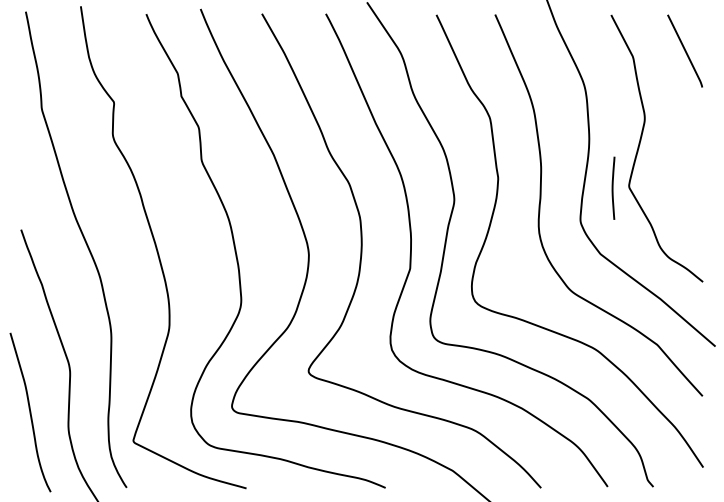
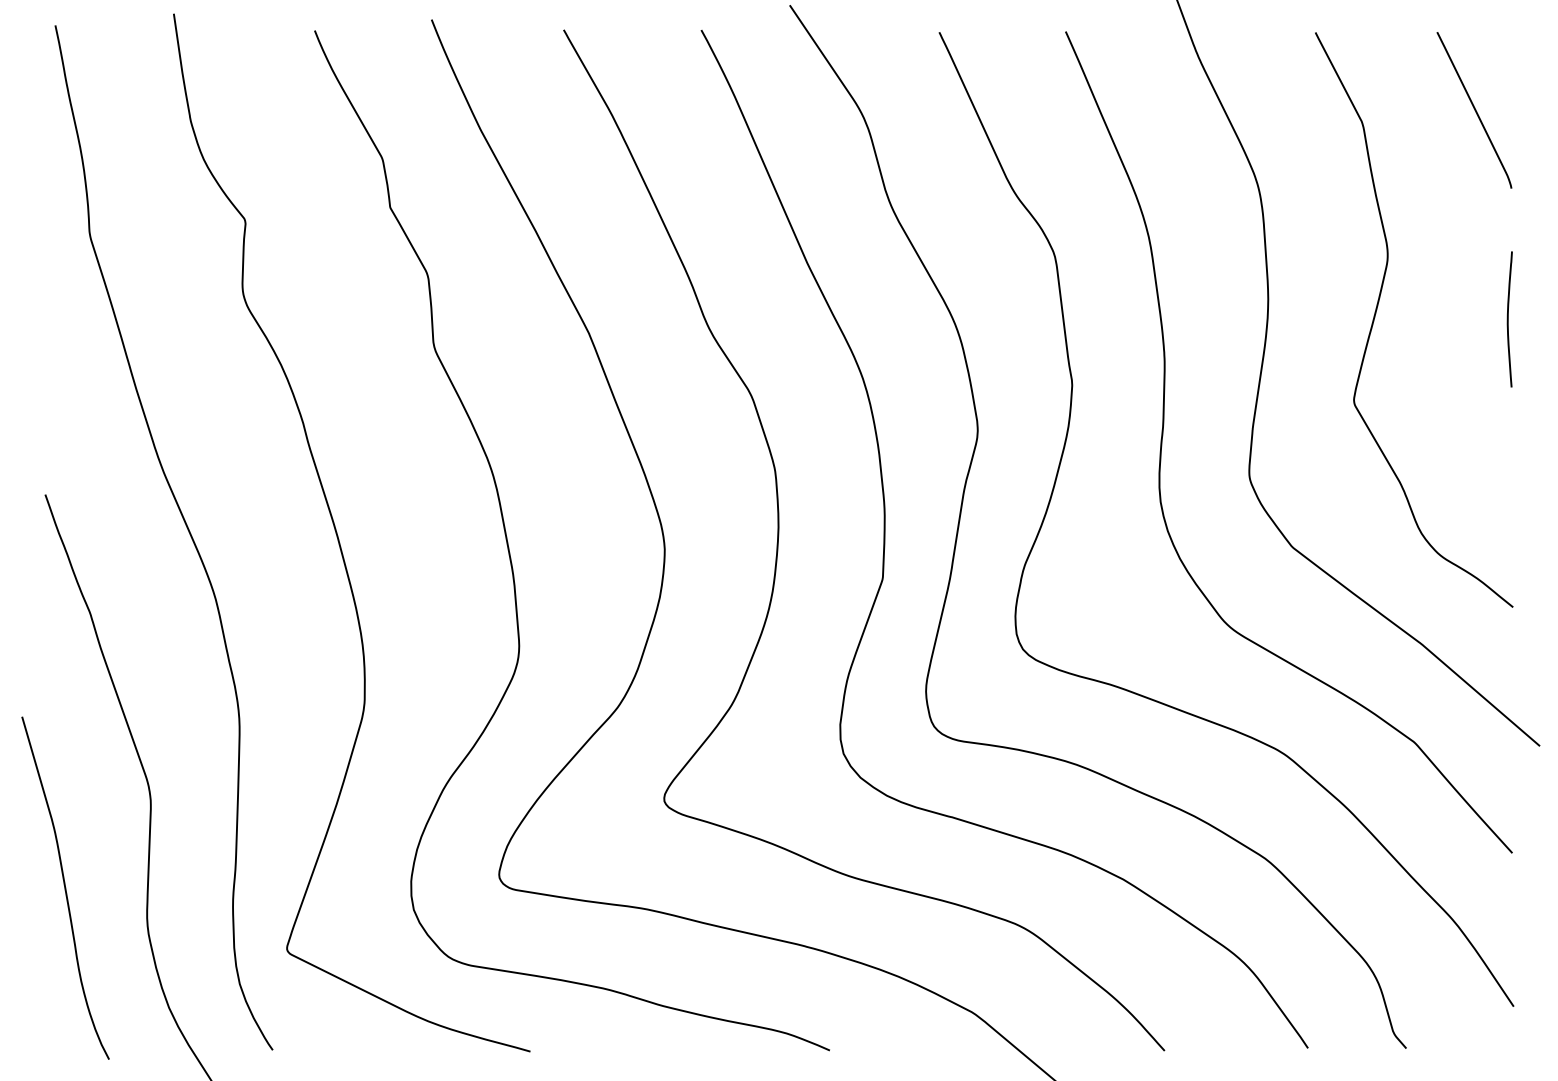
curve: (613, 187) -> (1509, 317), moved

